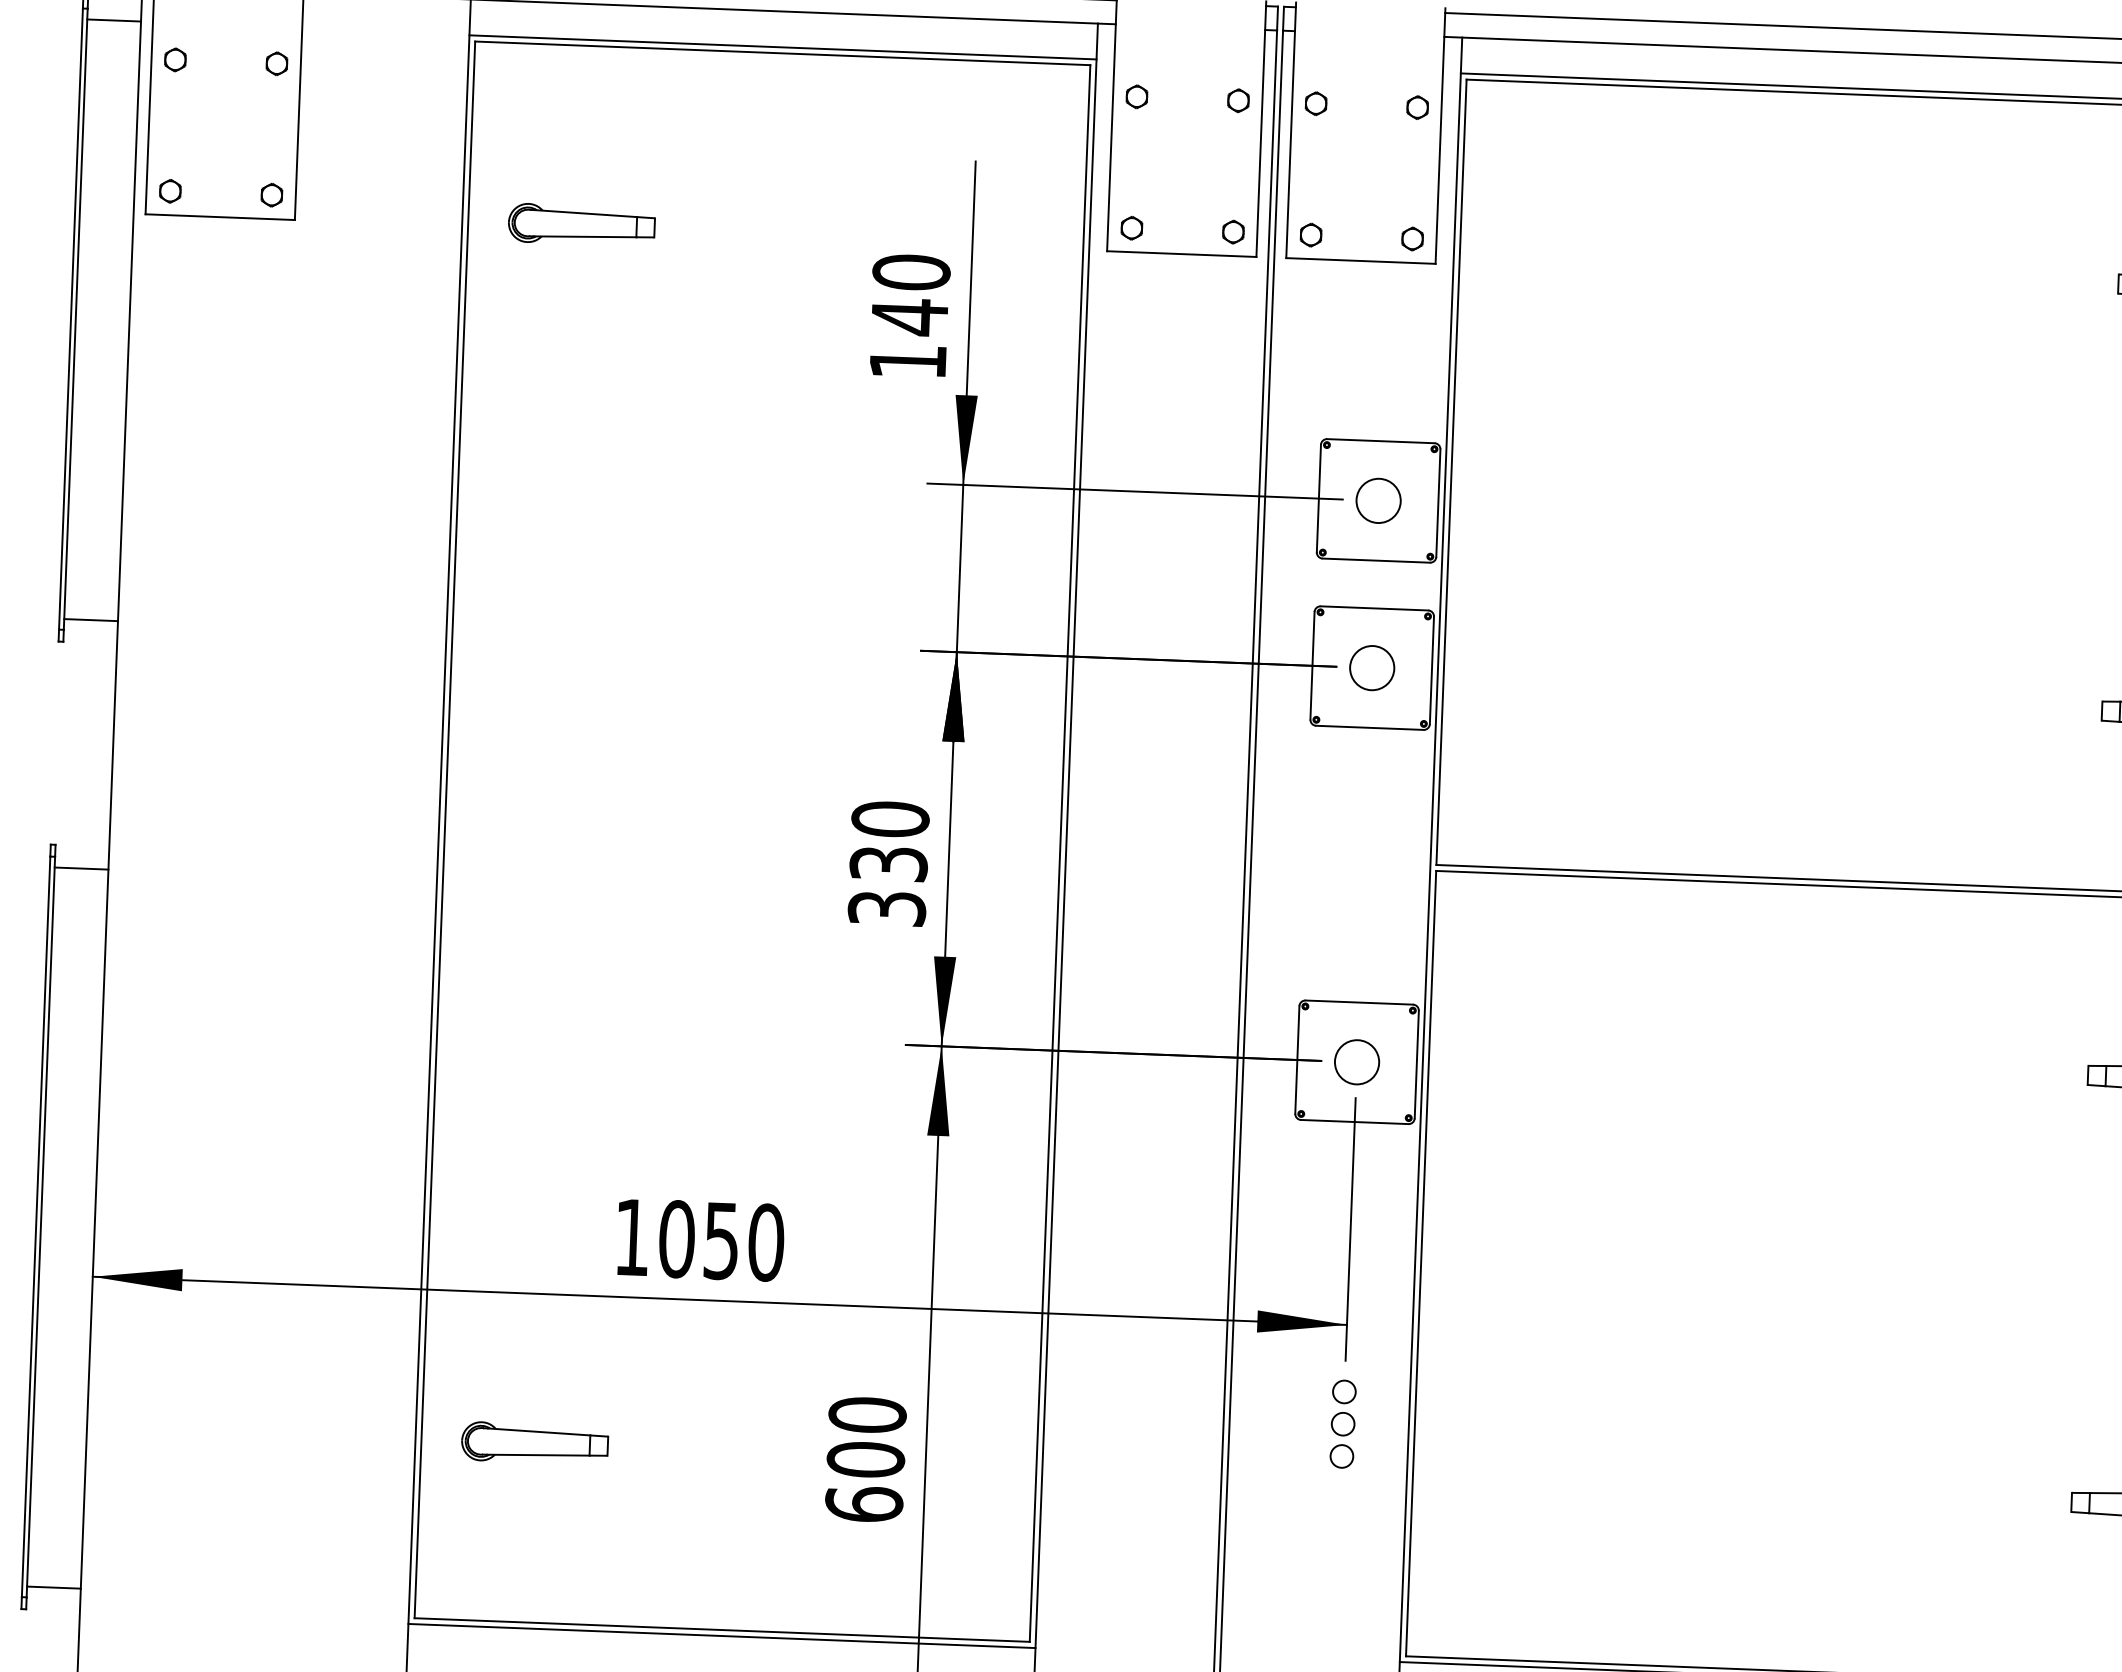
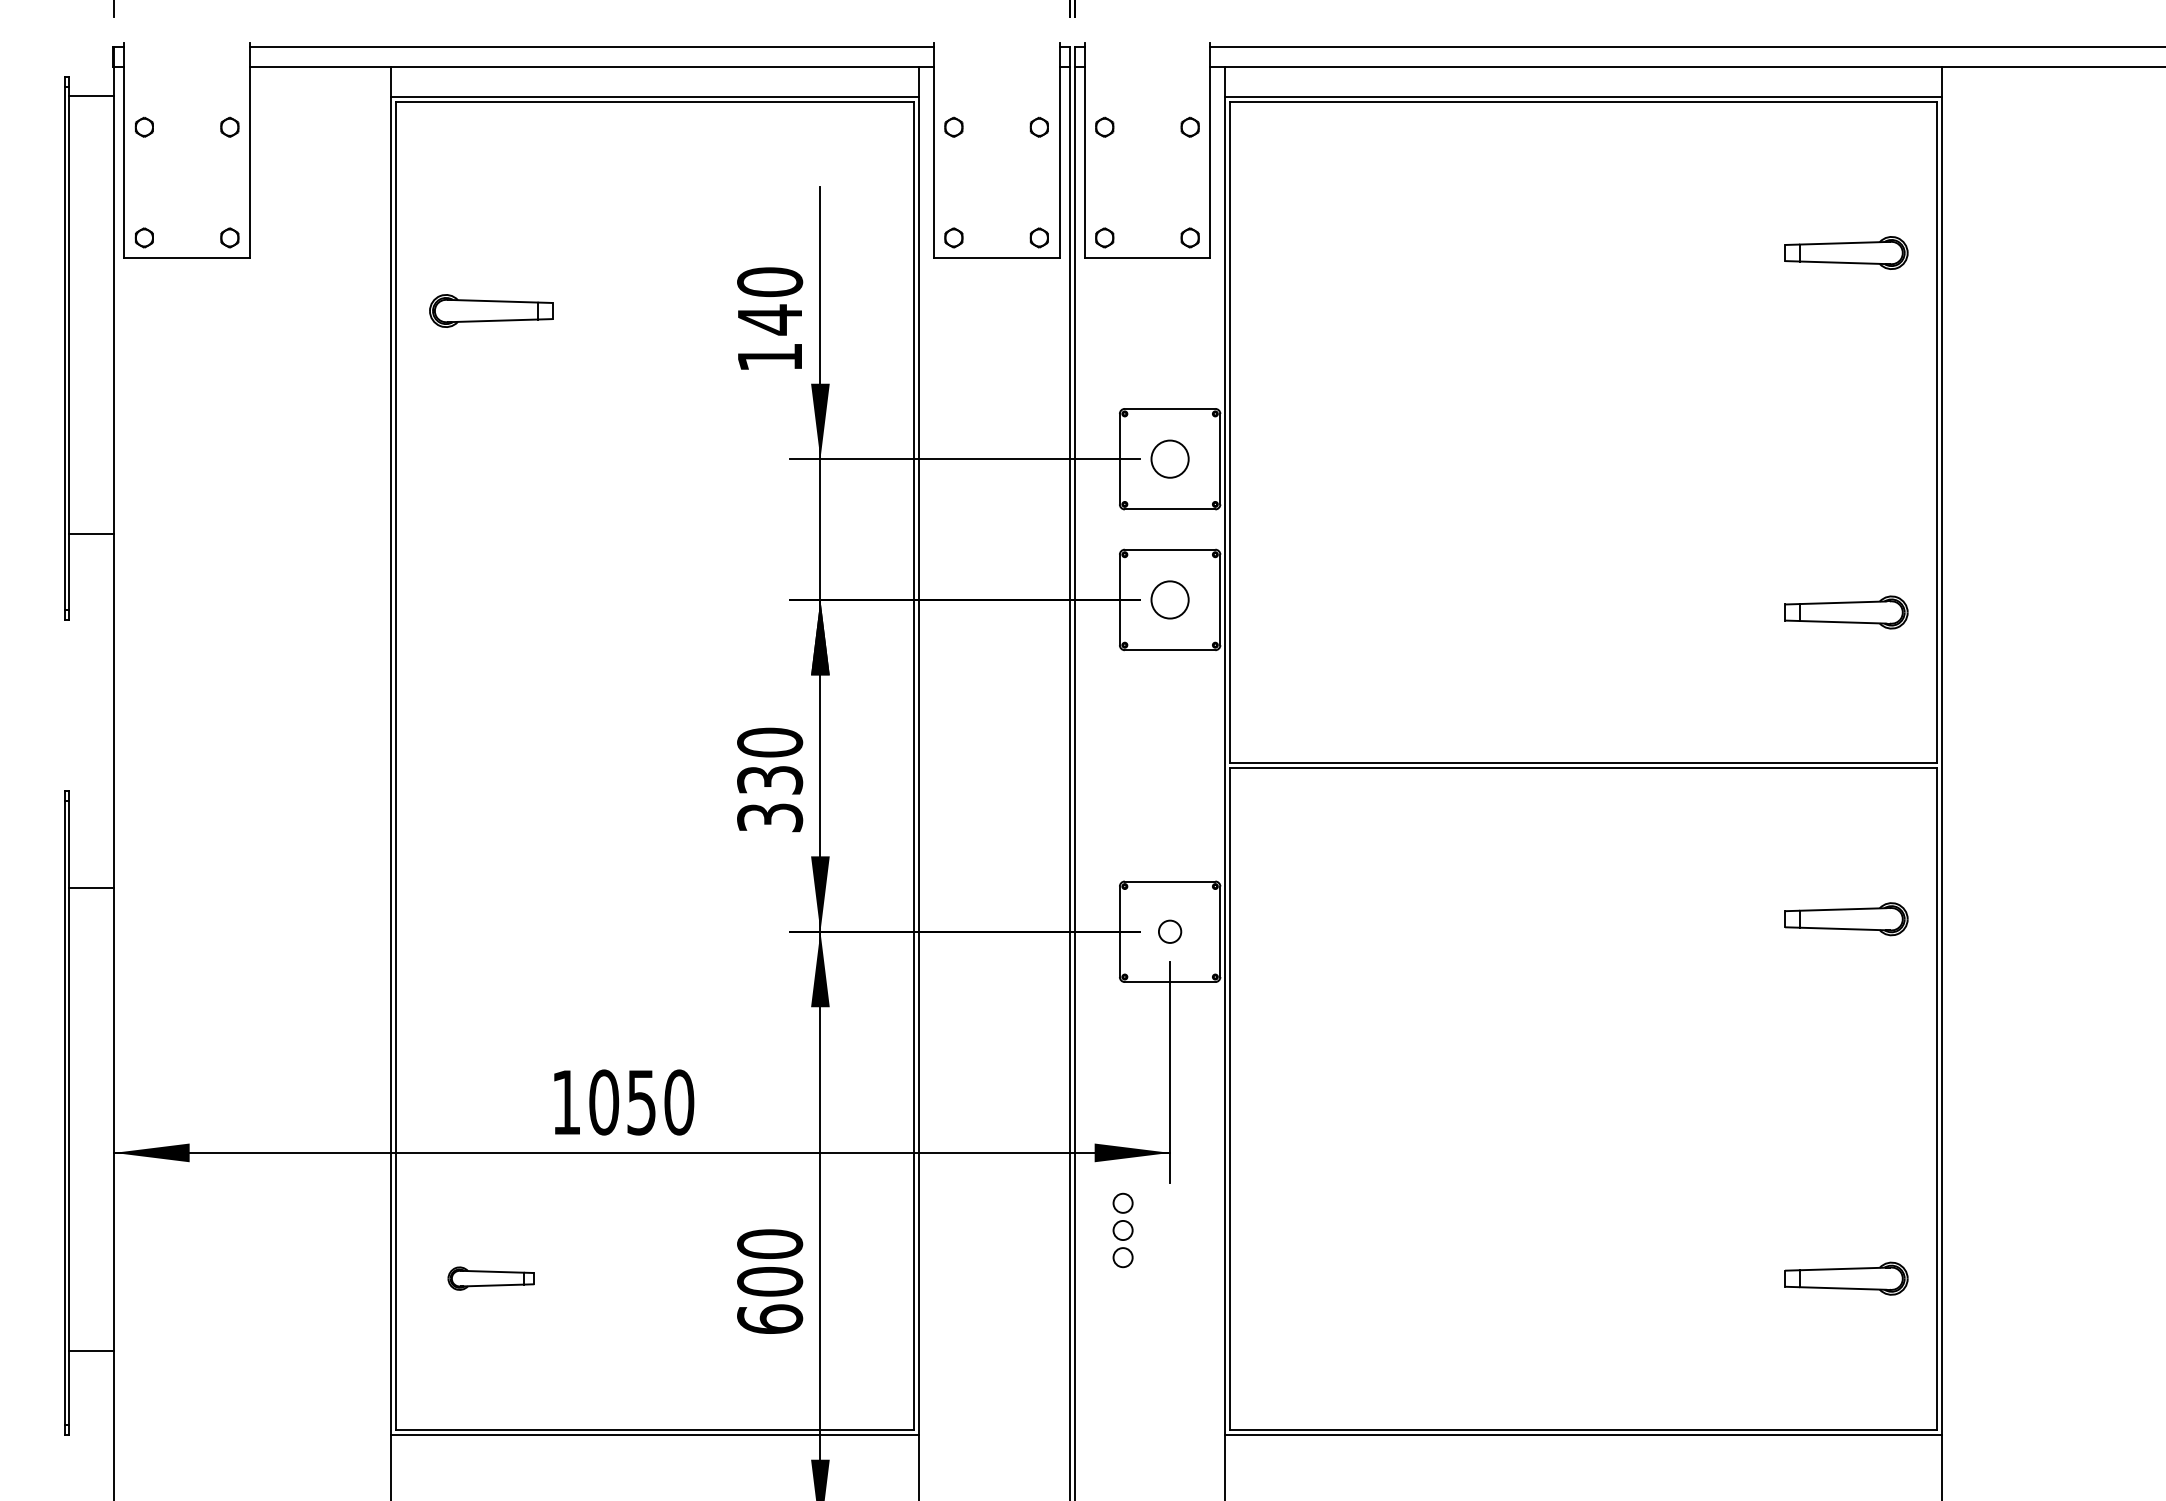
part: (582, 224) -> (491, 310), moved
line: (90, 619) -> (91, 533), moved
line: (81, 868) -> (91, 888), moved
circle: (1356, 1061) -> (1169, 931), size x0.6
part: (1342, 1424) -> (1122, 1230), moved
part: (535, 1443) -> (491, 1278), size x0.7
line: (53, 1587) -> (91, 1351), moved

